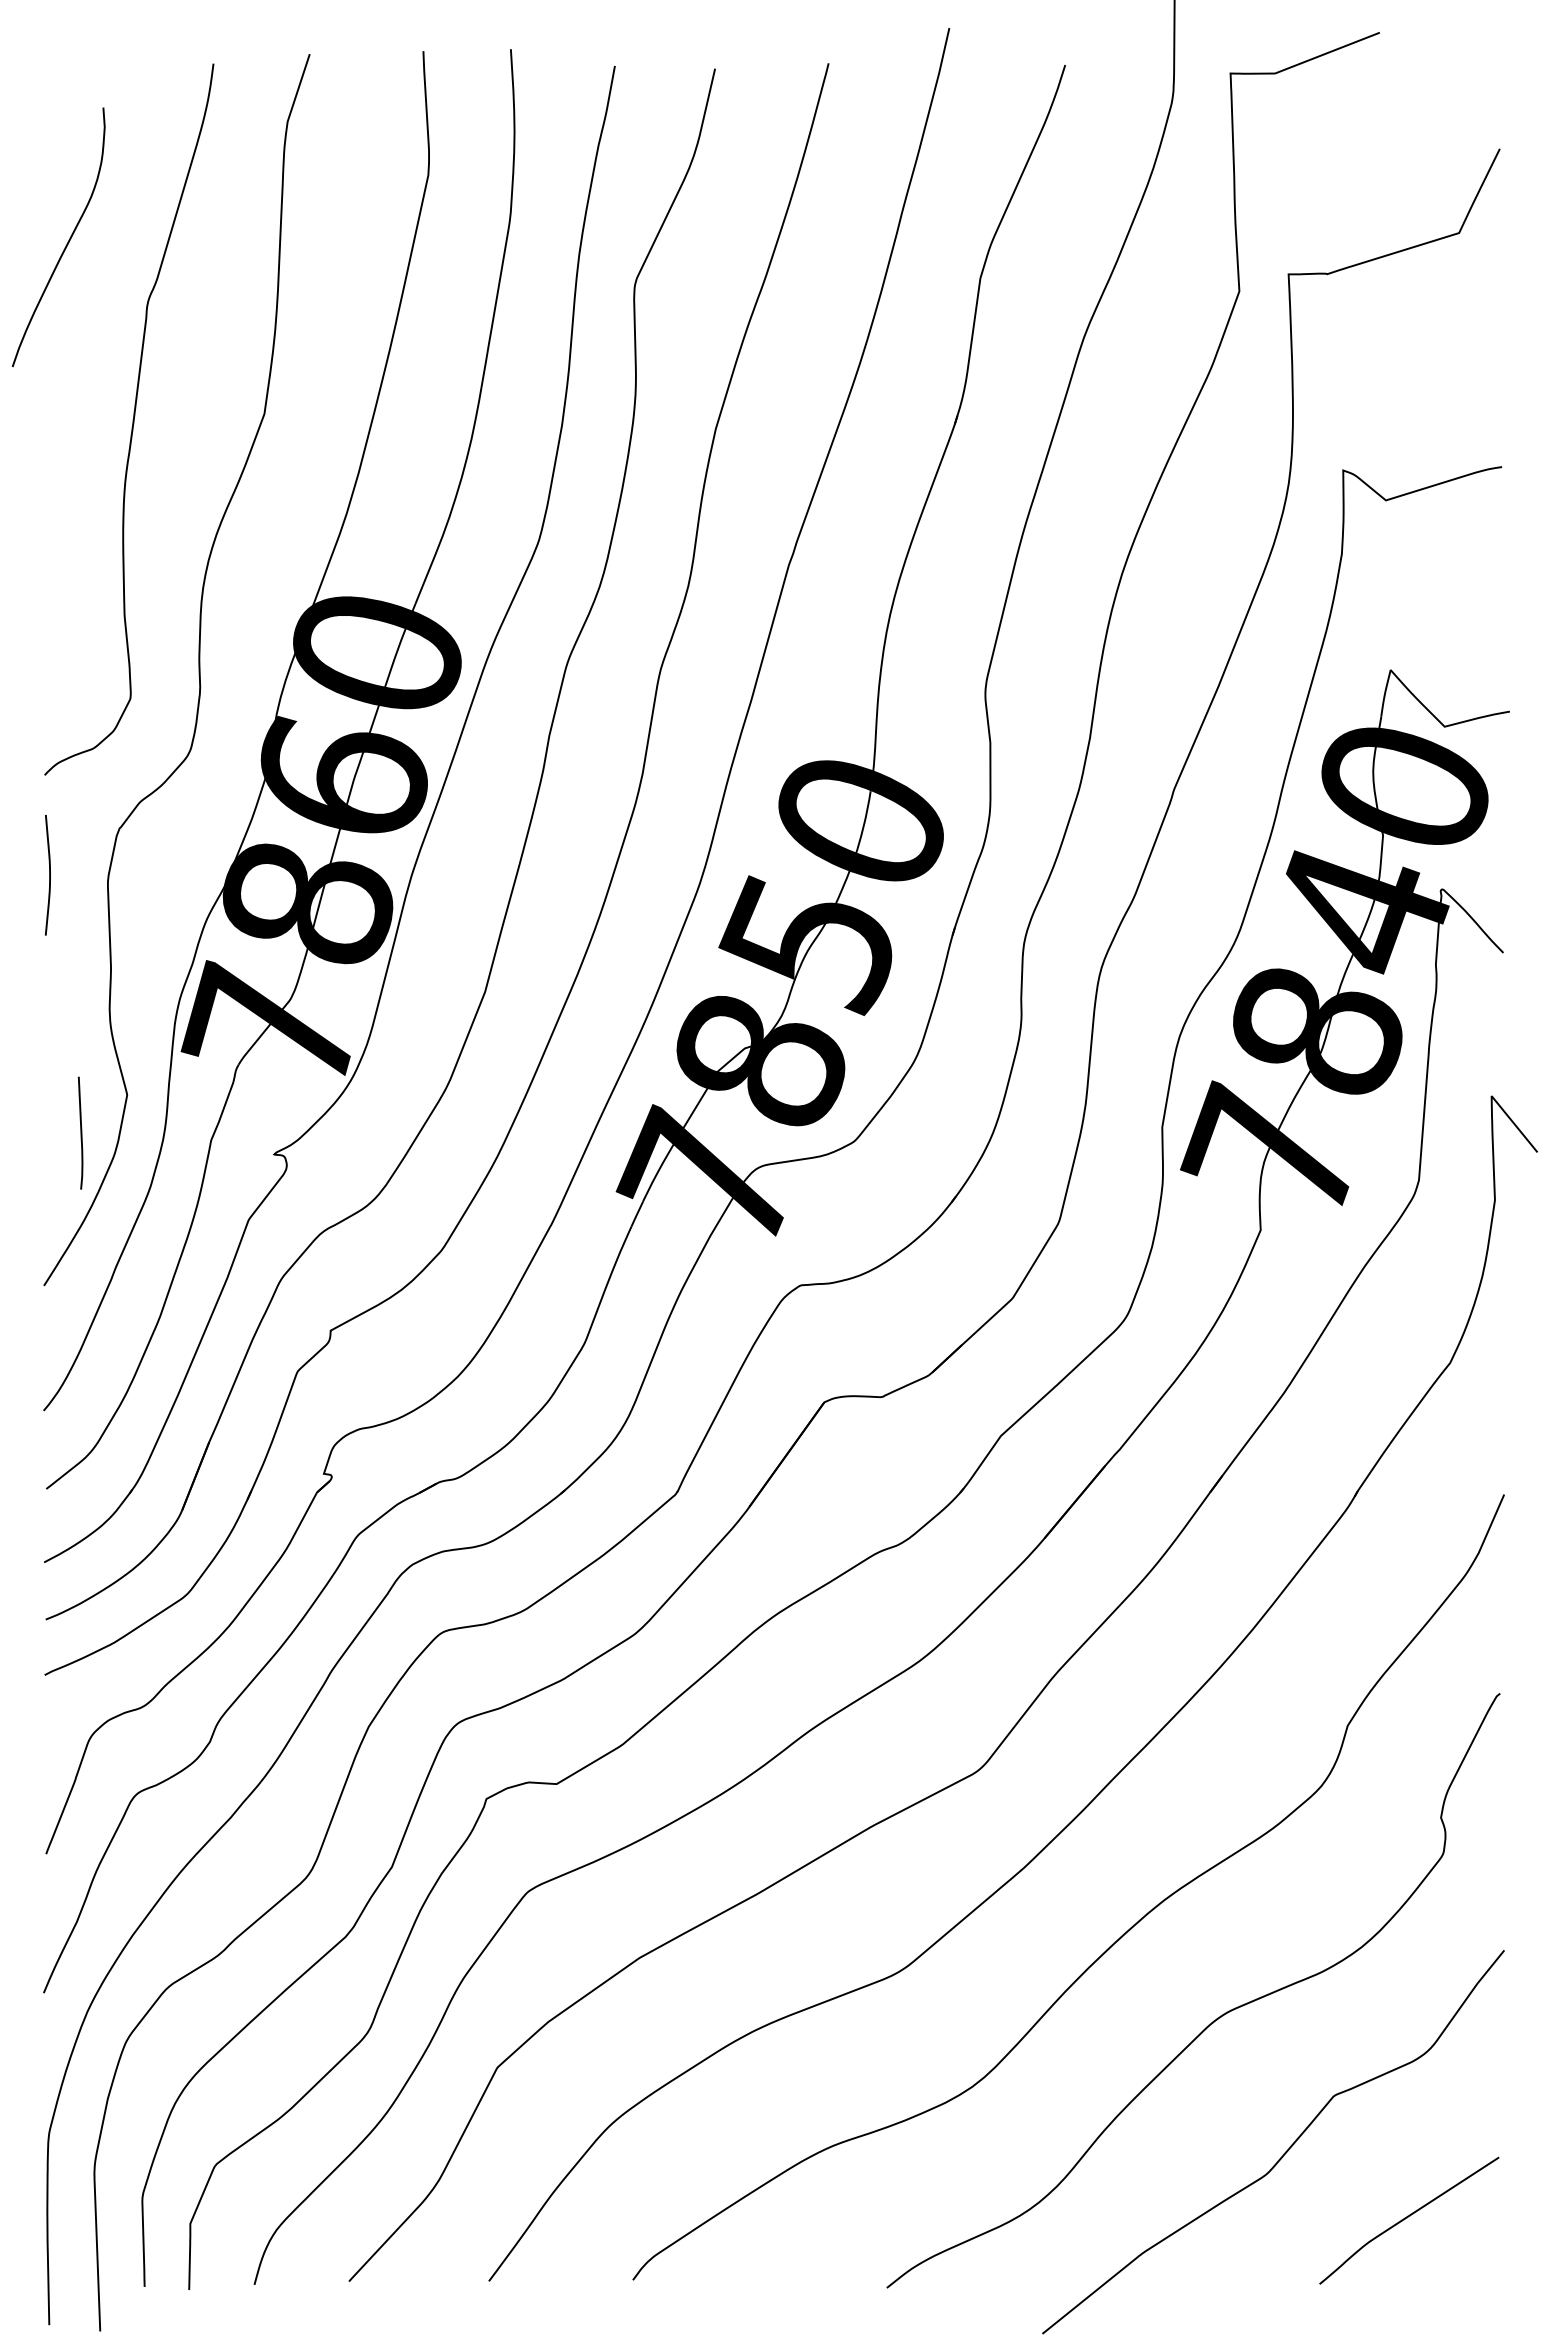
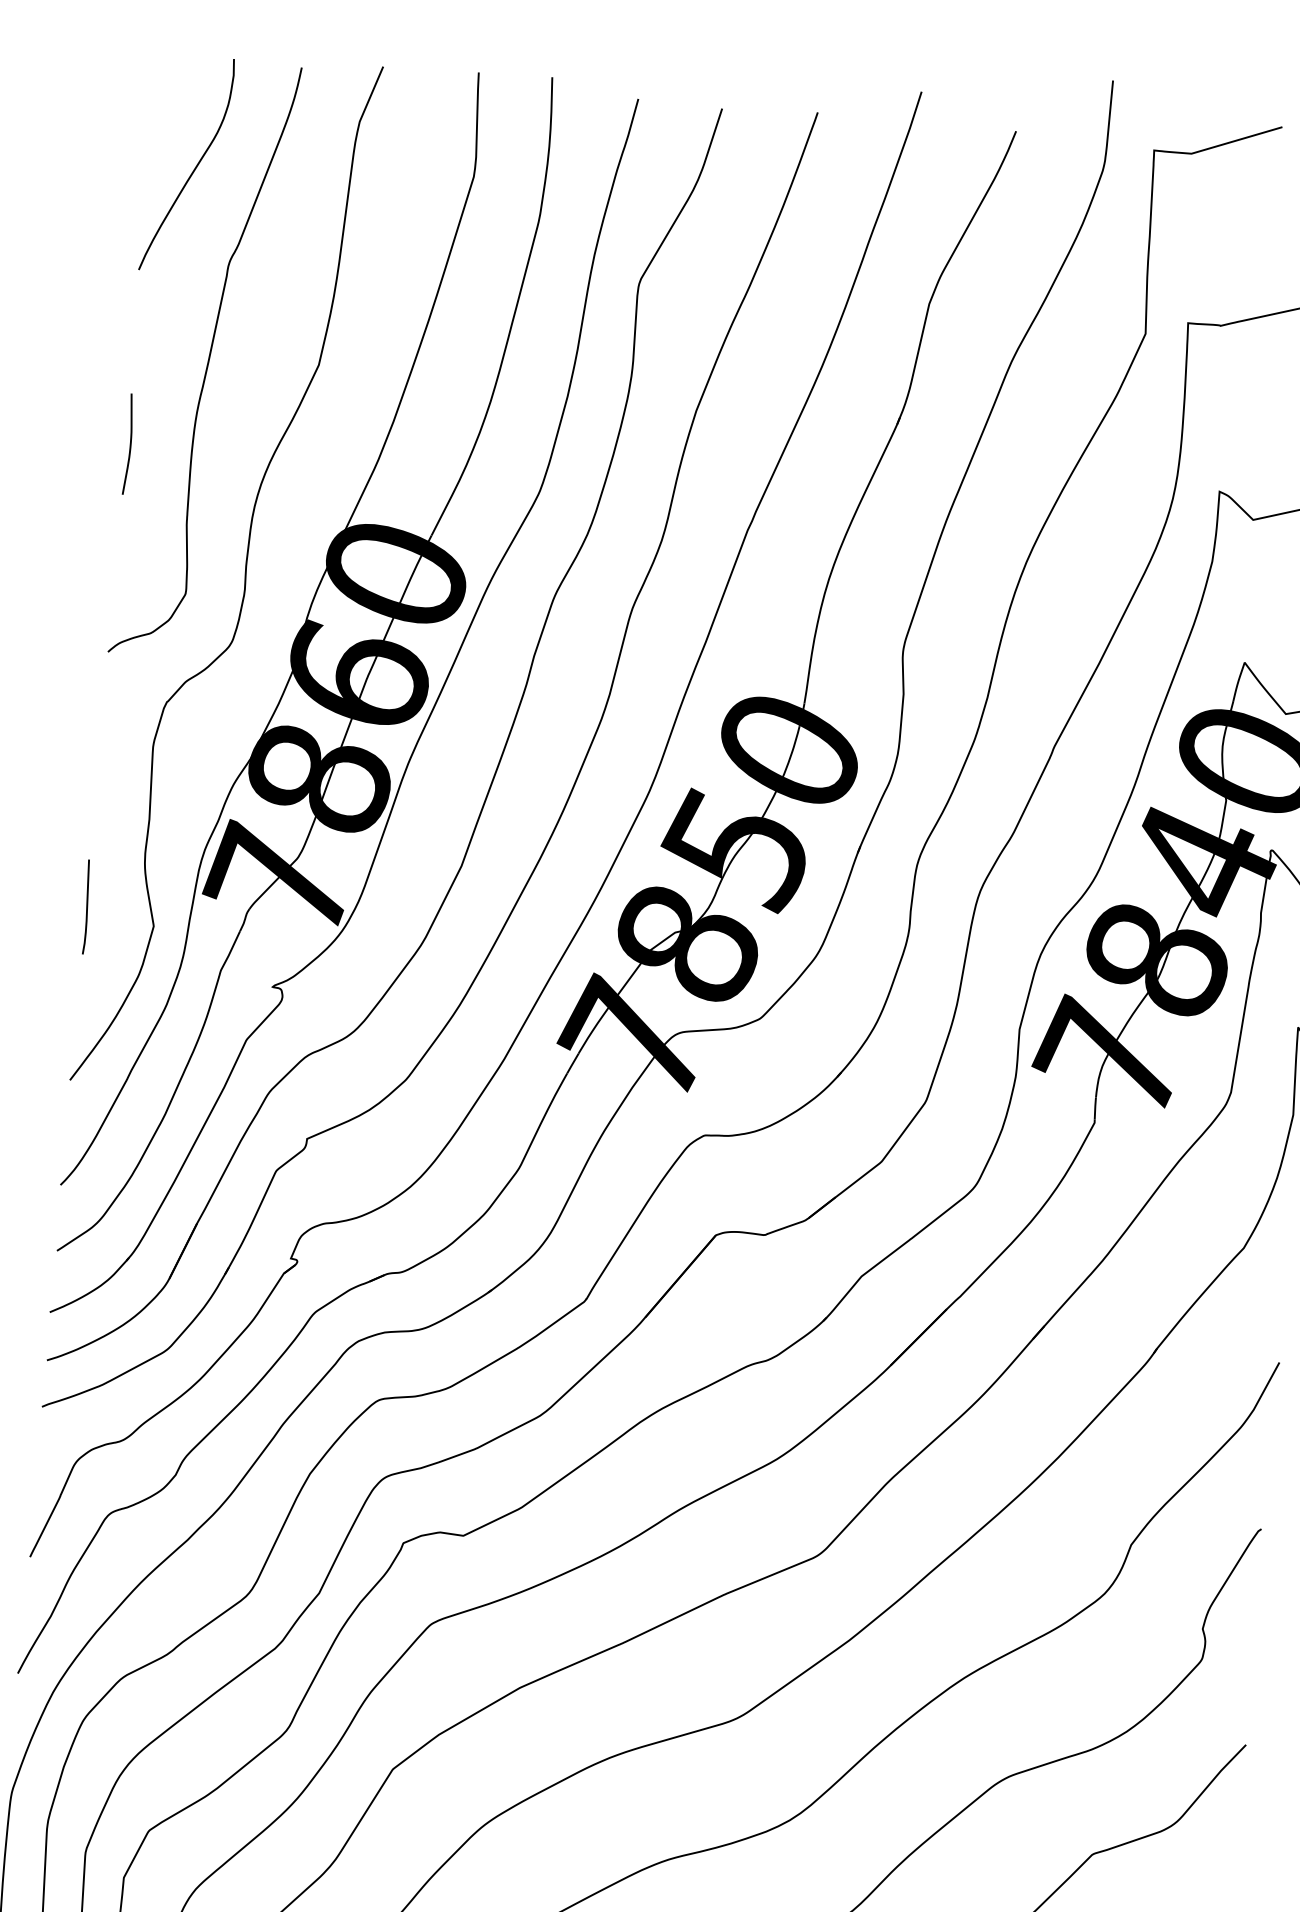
curve: (67, 241) -> (194, 168), moved
curve: (49, 875) -> (130, 444), moved
line: (80, 1132) -> (86, 906), moved

